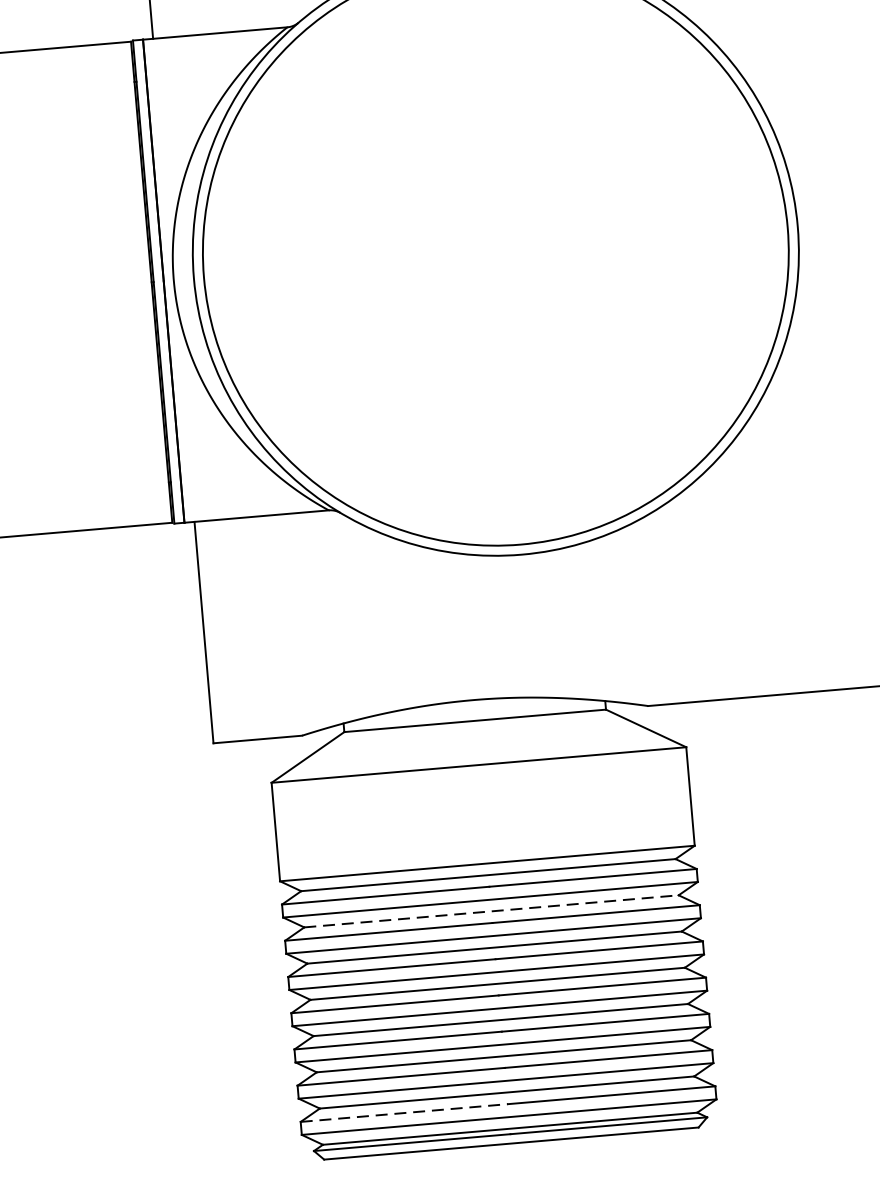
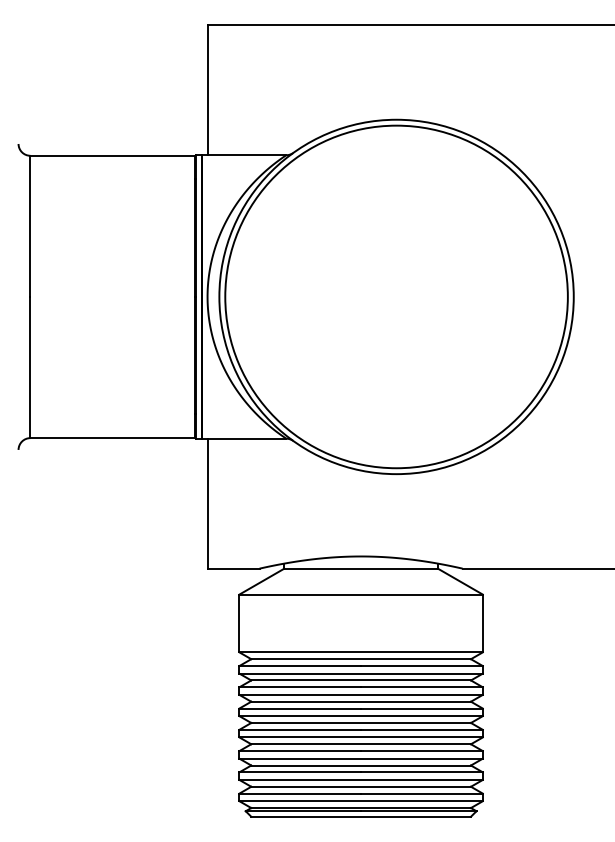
line: (492, 911) -> (361, 680), dashed -> solid
line: (404, 1112) -> (300, 793), dashed -> solid

